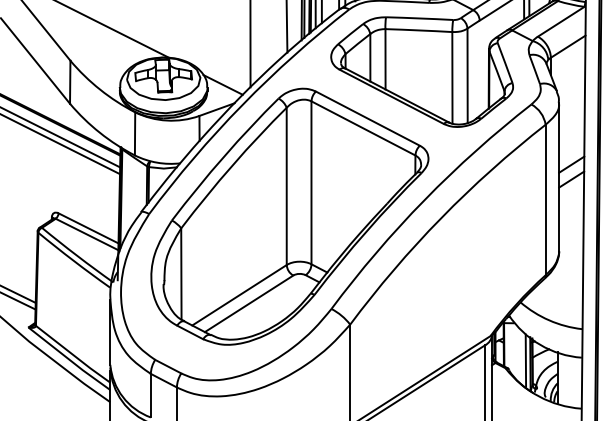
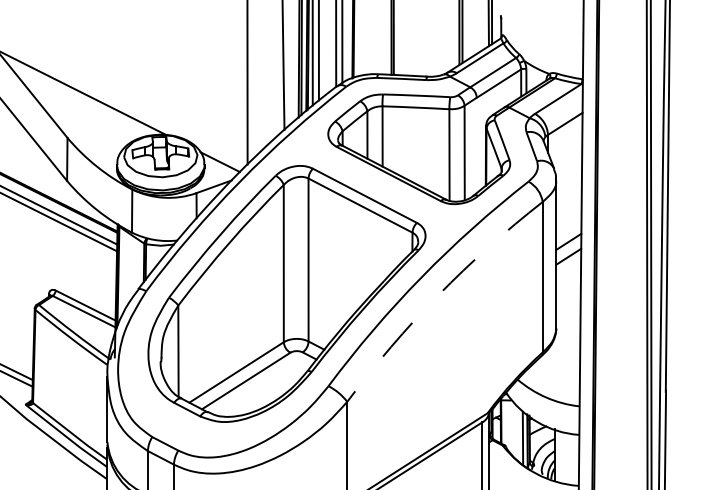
arc: (441, 218) -> (438, 295), solid -> dashed

